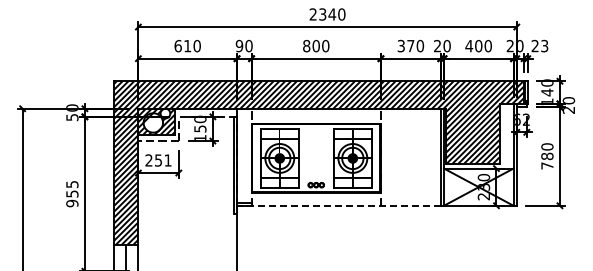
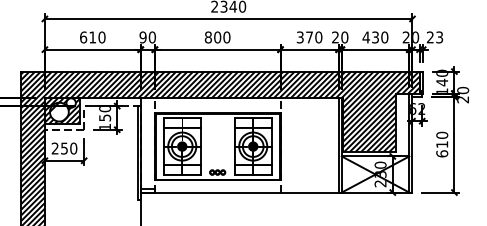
text: (478, 46) -> (375, 37), 400 -> 430
text: (167, 160) -> (73, 148), 251 -> 250
text: (547, 160) -> (442, 148), 780 -> 610
line: (338, 205) -> (239, 192), dashed -> solid

